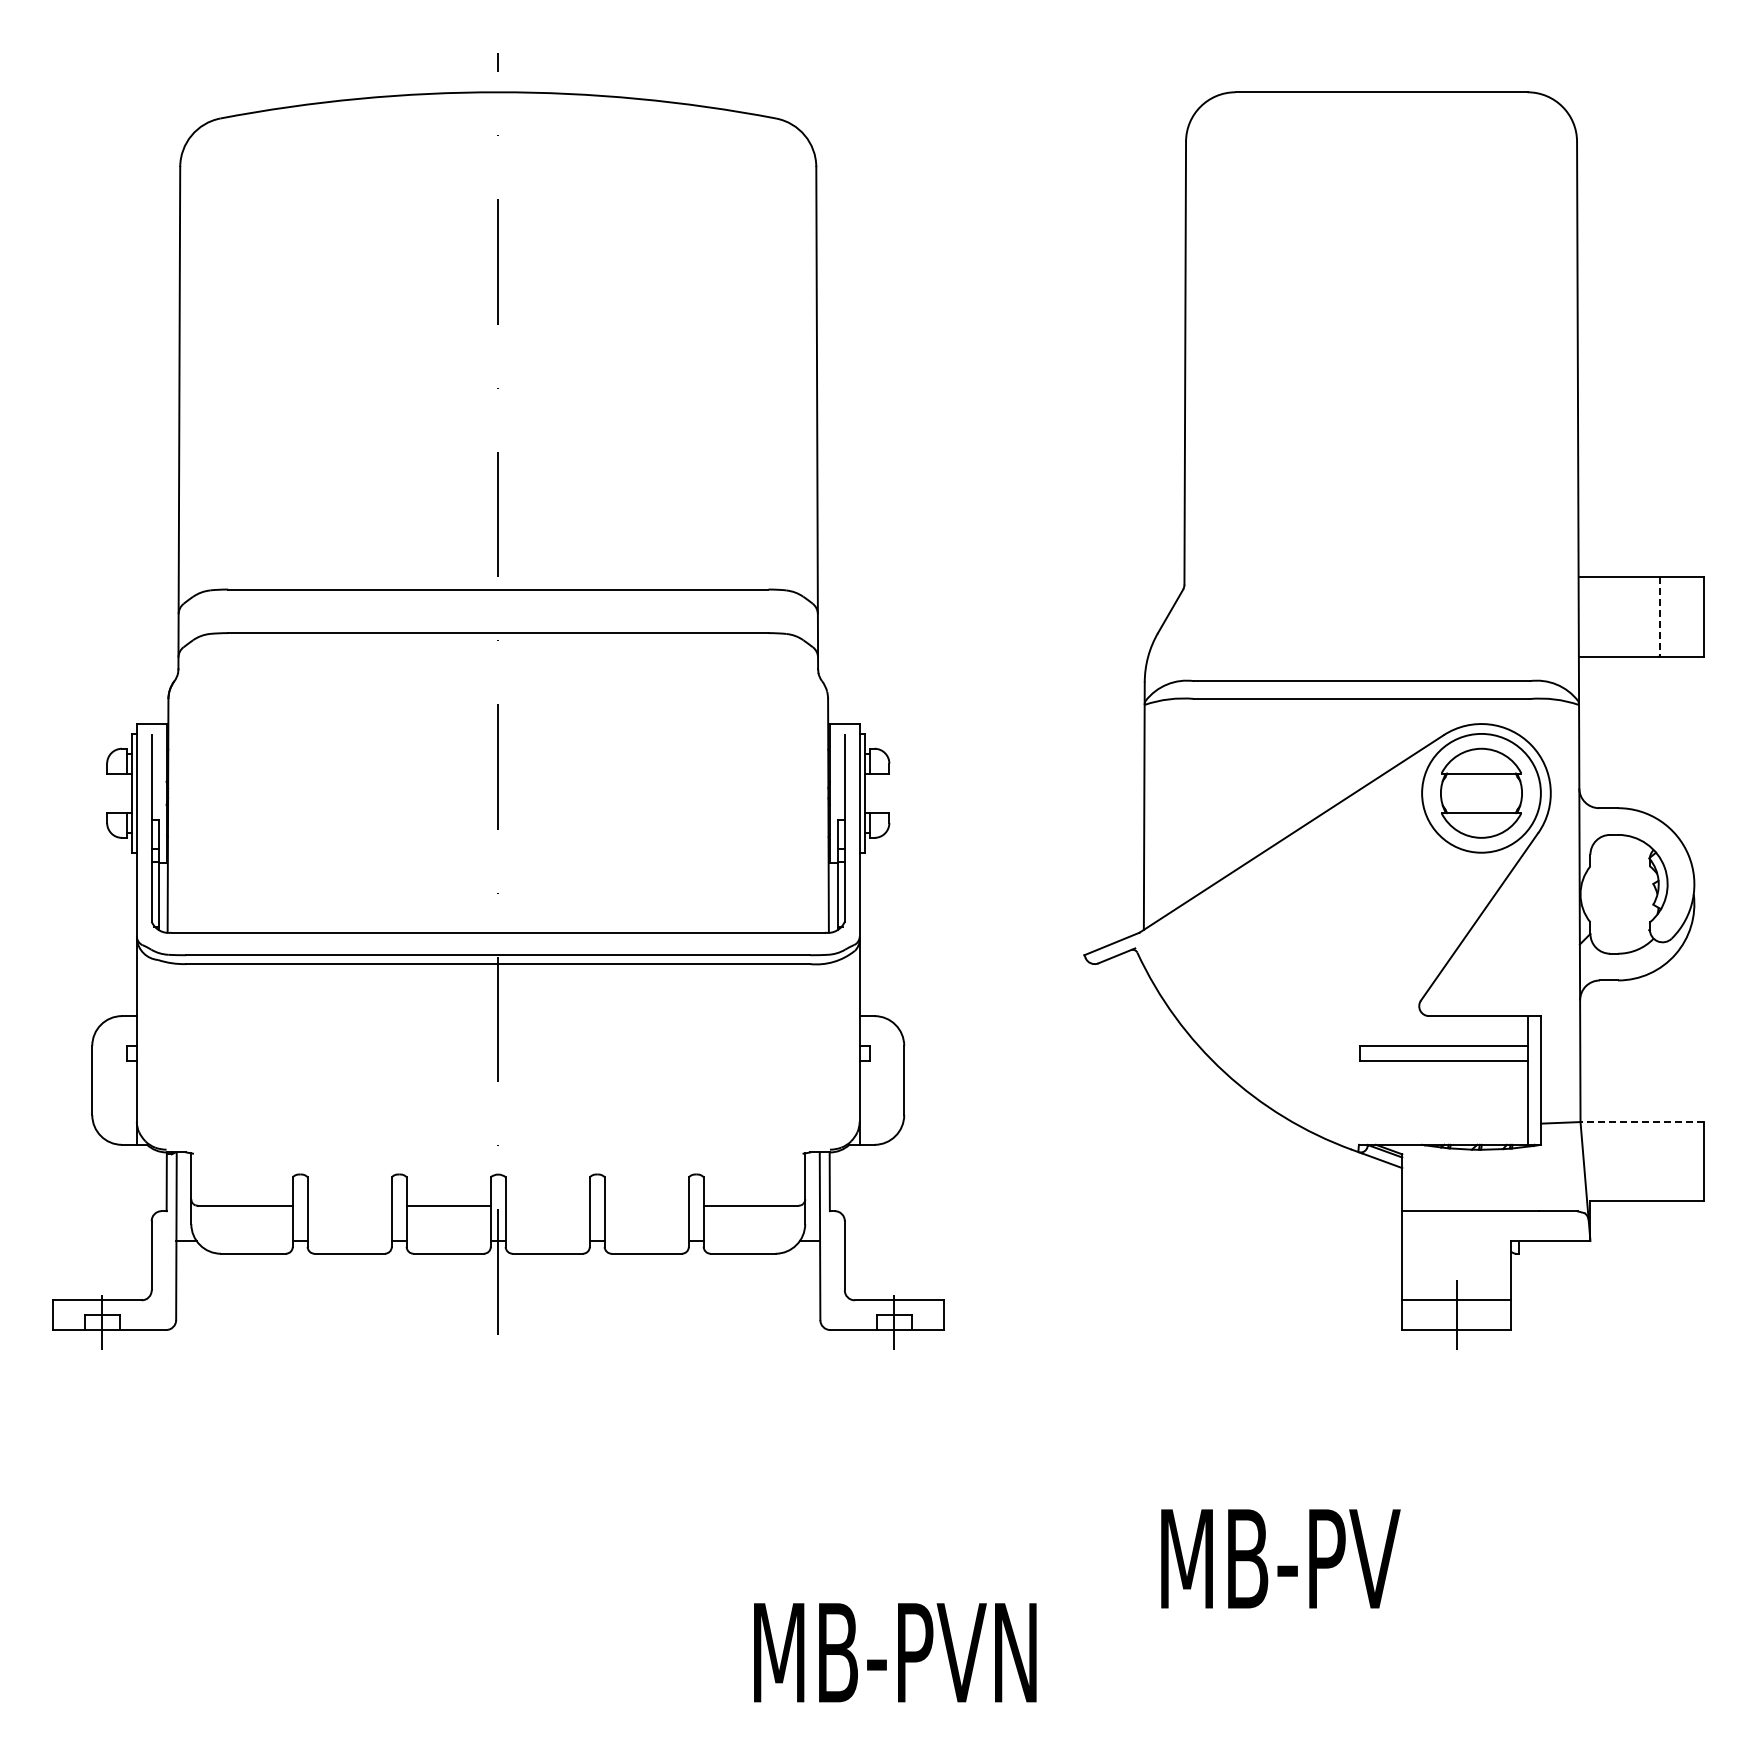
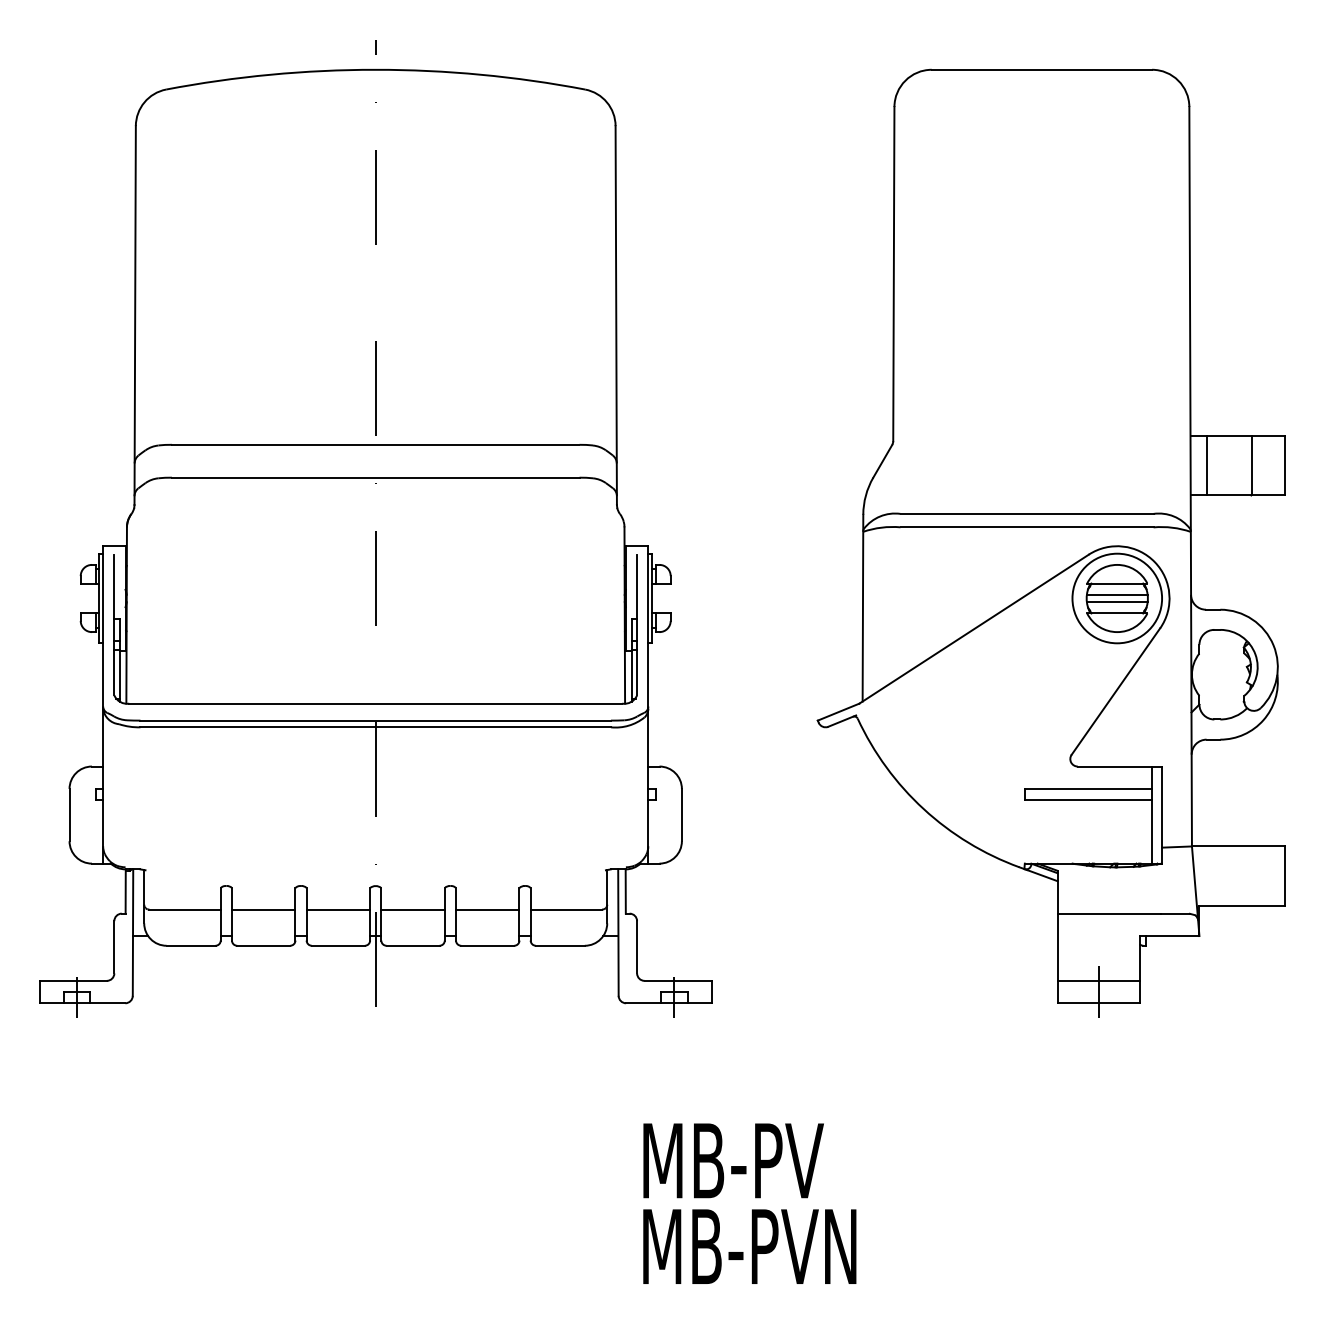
line: (1600, 616) -> (1207, 465), added
line: (1659, 617) -> (1251, 465), dashed -> solid
line: (1481, 788) -> (1117, 594), added
line: (1481, 798) -> (1117, 602), added
line: (1642, 1122) -> (1238, 846), dashed -> solid
line: (349, 1205) -> (263, 909), added
line: (547, 1205) -> (412, 909), added
line: (646, 1205) -> (487, 909), added
text: (1280, 1558) -> (733, 1160), moved
text: (895, 1652) -> (749, 1246), moved

